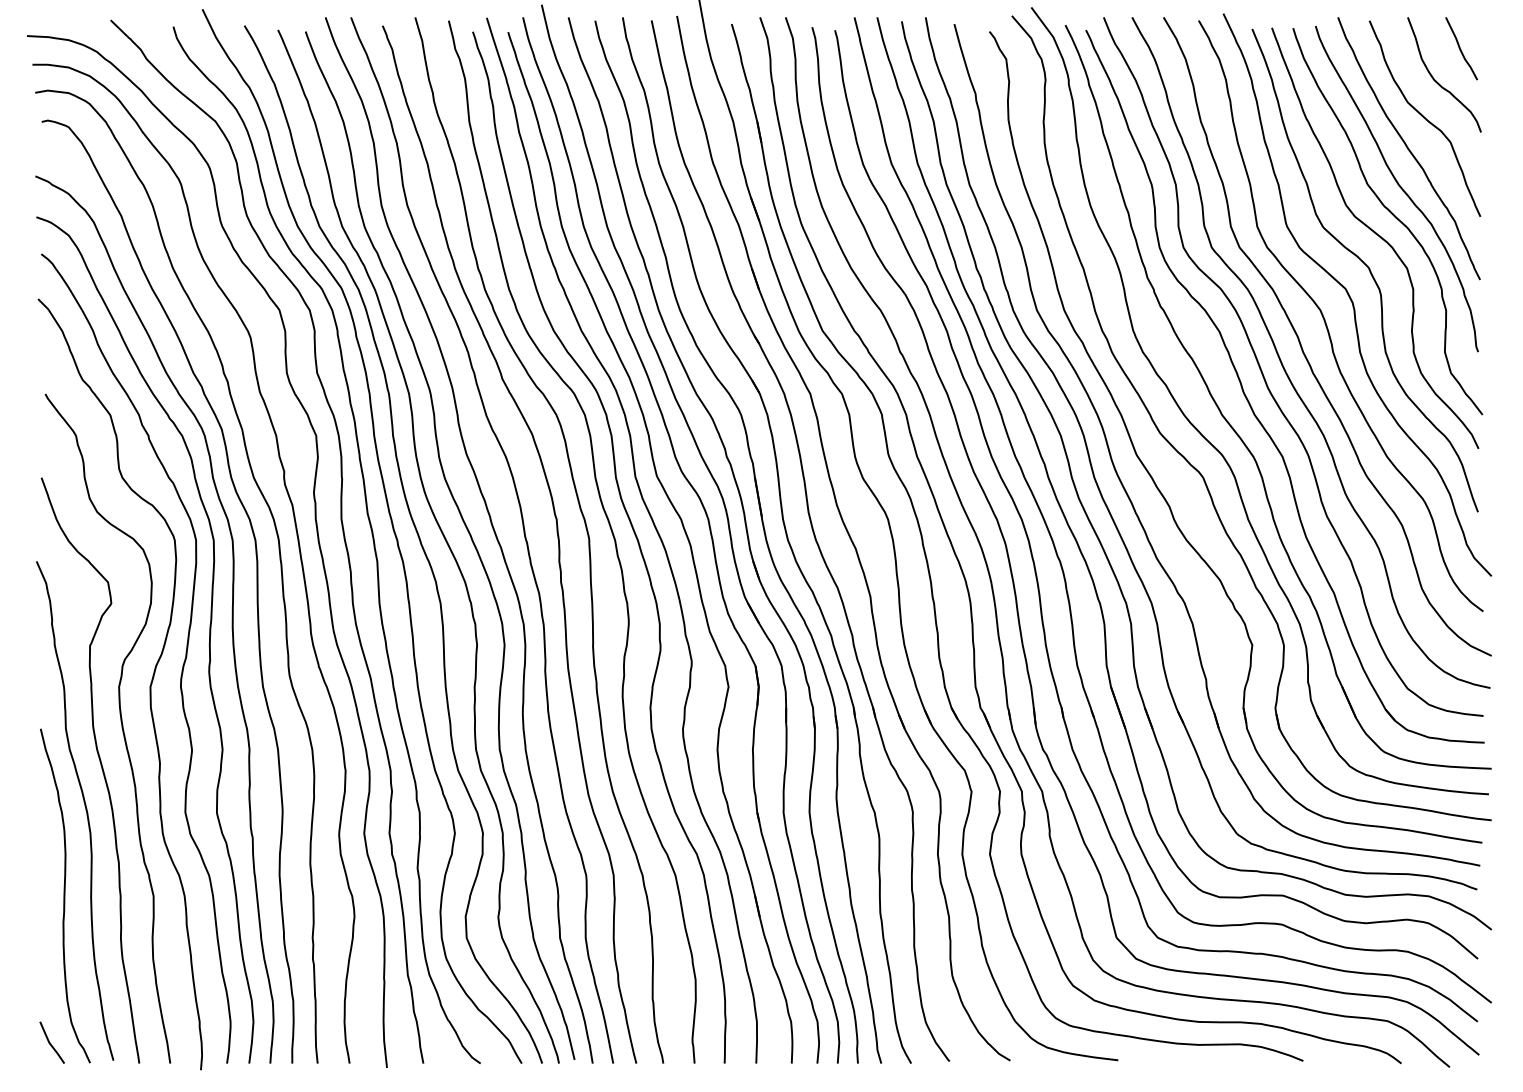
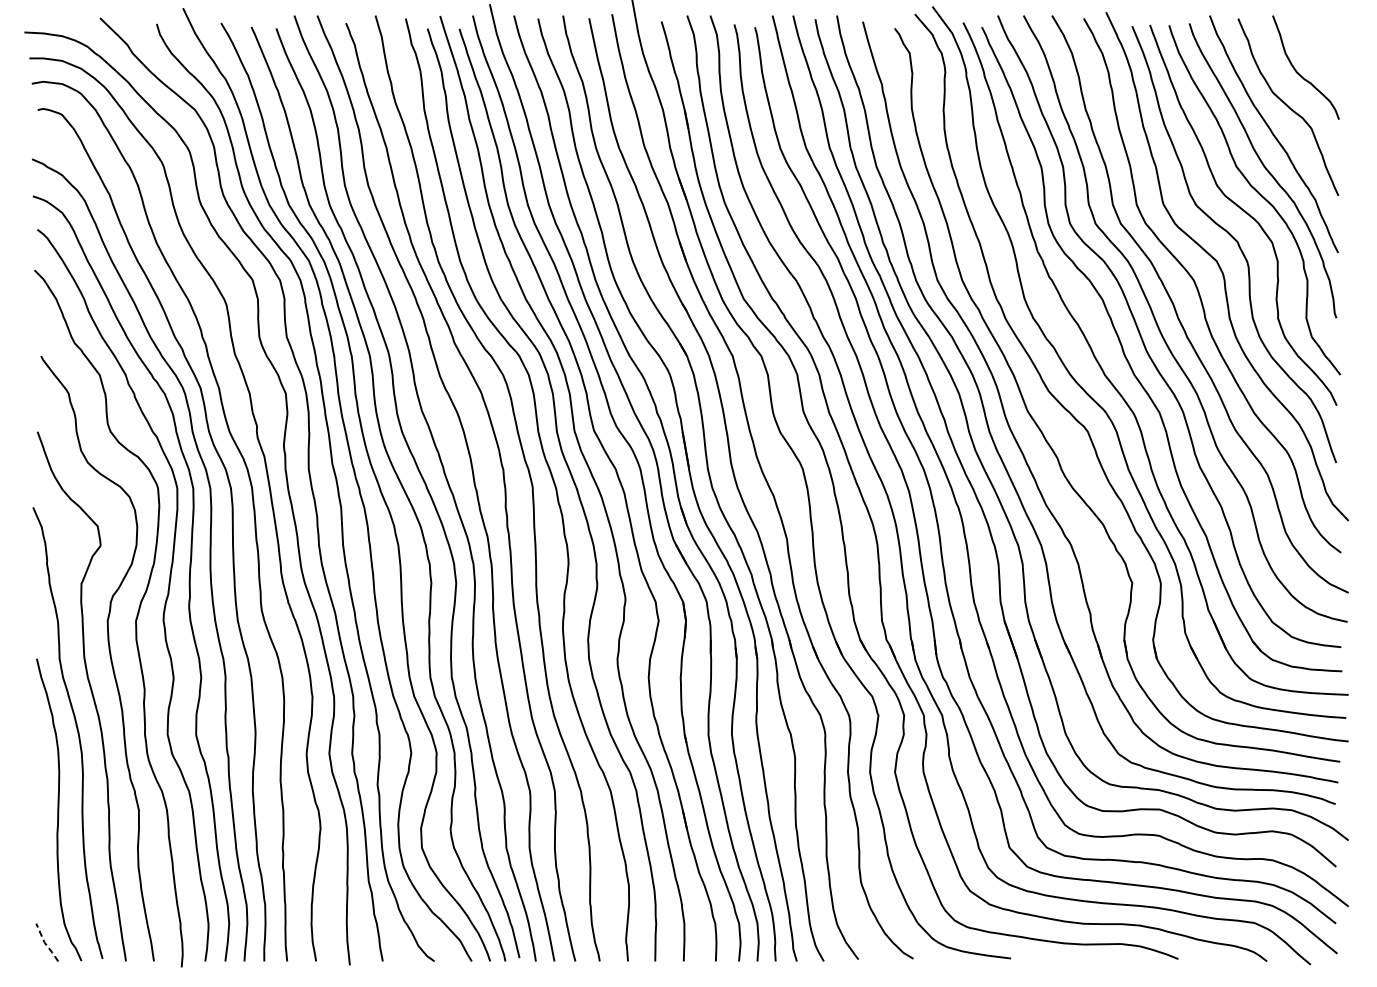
curve: (1460, 48) -> (1320, 43), removed
line: (49, 1043) -> (44, 943), solid -> dashed

